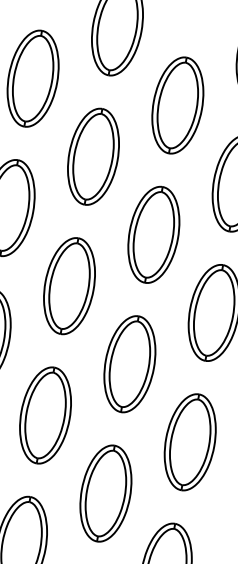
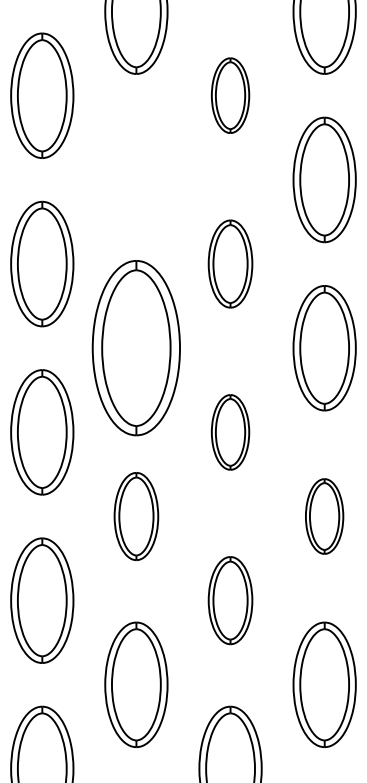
part: (177, 105) -> (230, 95), size x0.6
part: (93, 156) -> (136, 179), removed
part: (153, 234) -> (230, 263), size x0.7
part: (69, 286) -> (136, 348), size x1.4
part: (129, 364) -> (230, 432), size x0.6
part: (45, 415) -> (136, 516), size x0.7
part: (190, 442) -> (324, 516), size x0.6
part: (105, 493) -> (230, 600), size x0.7

